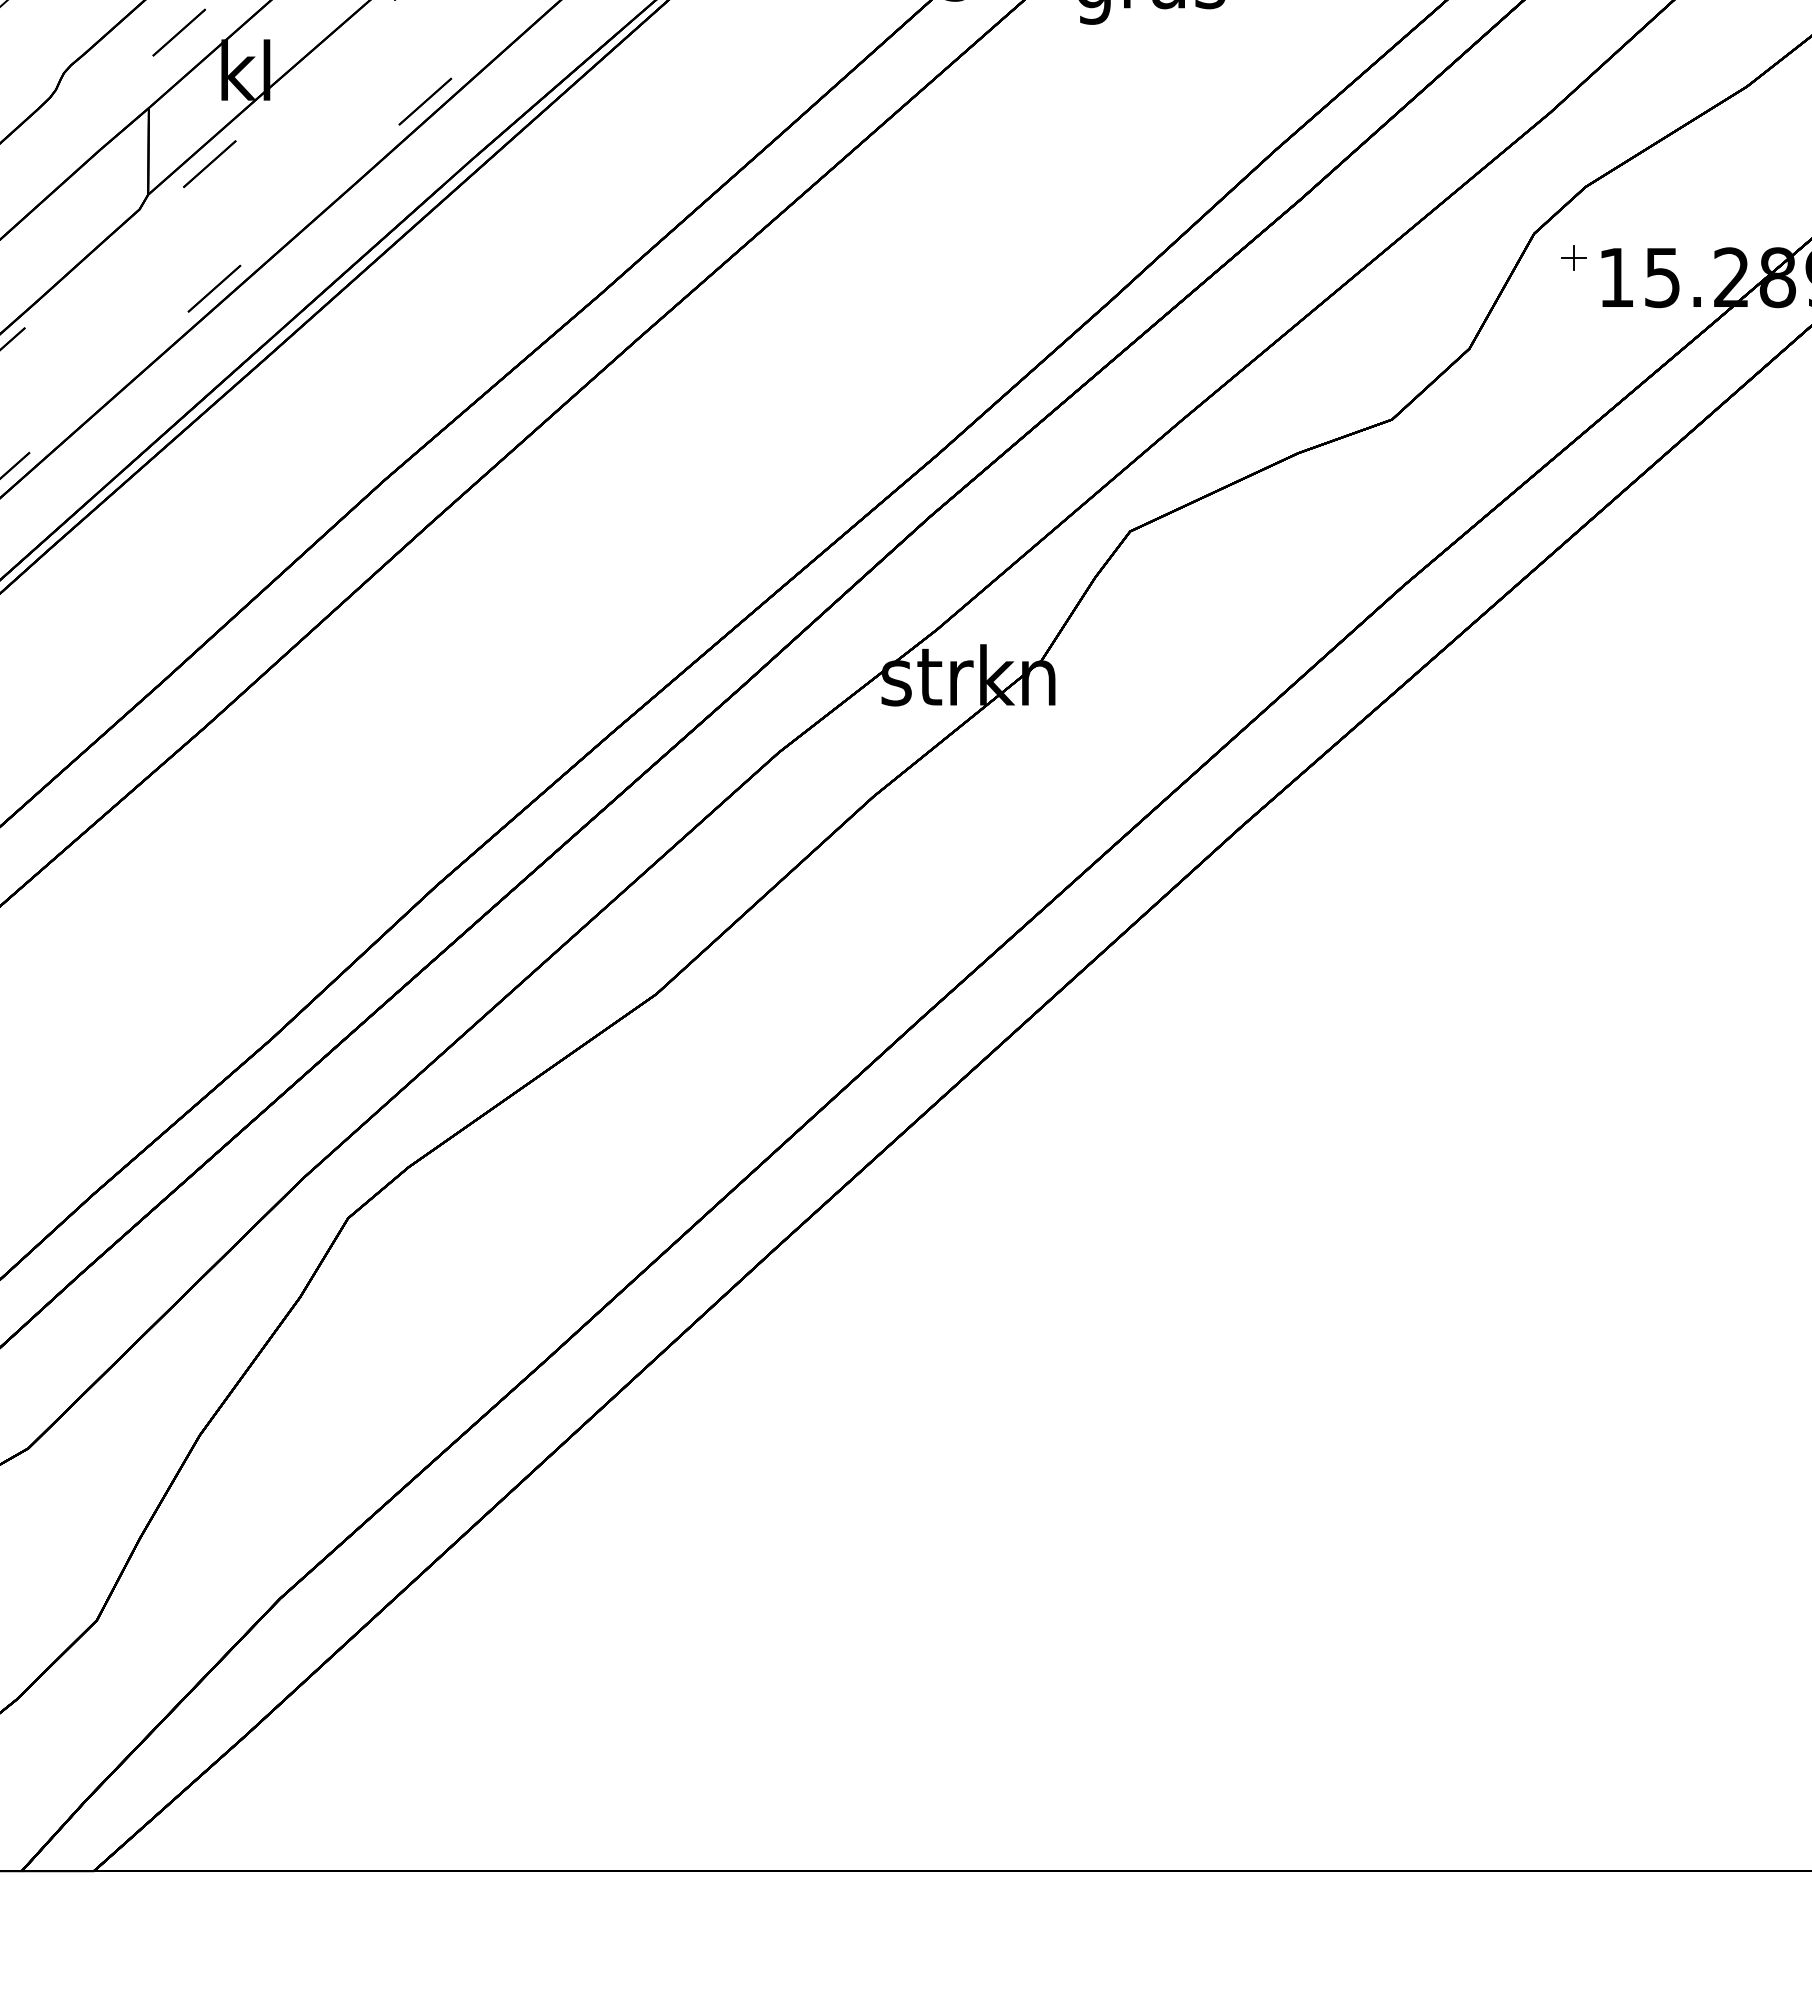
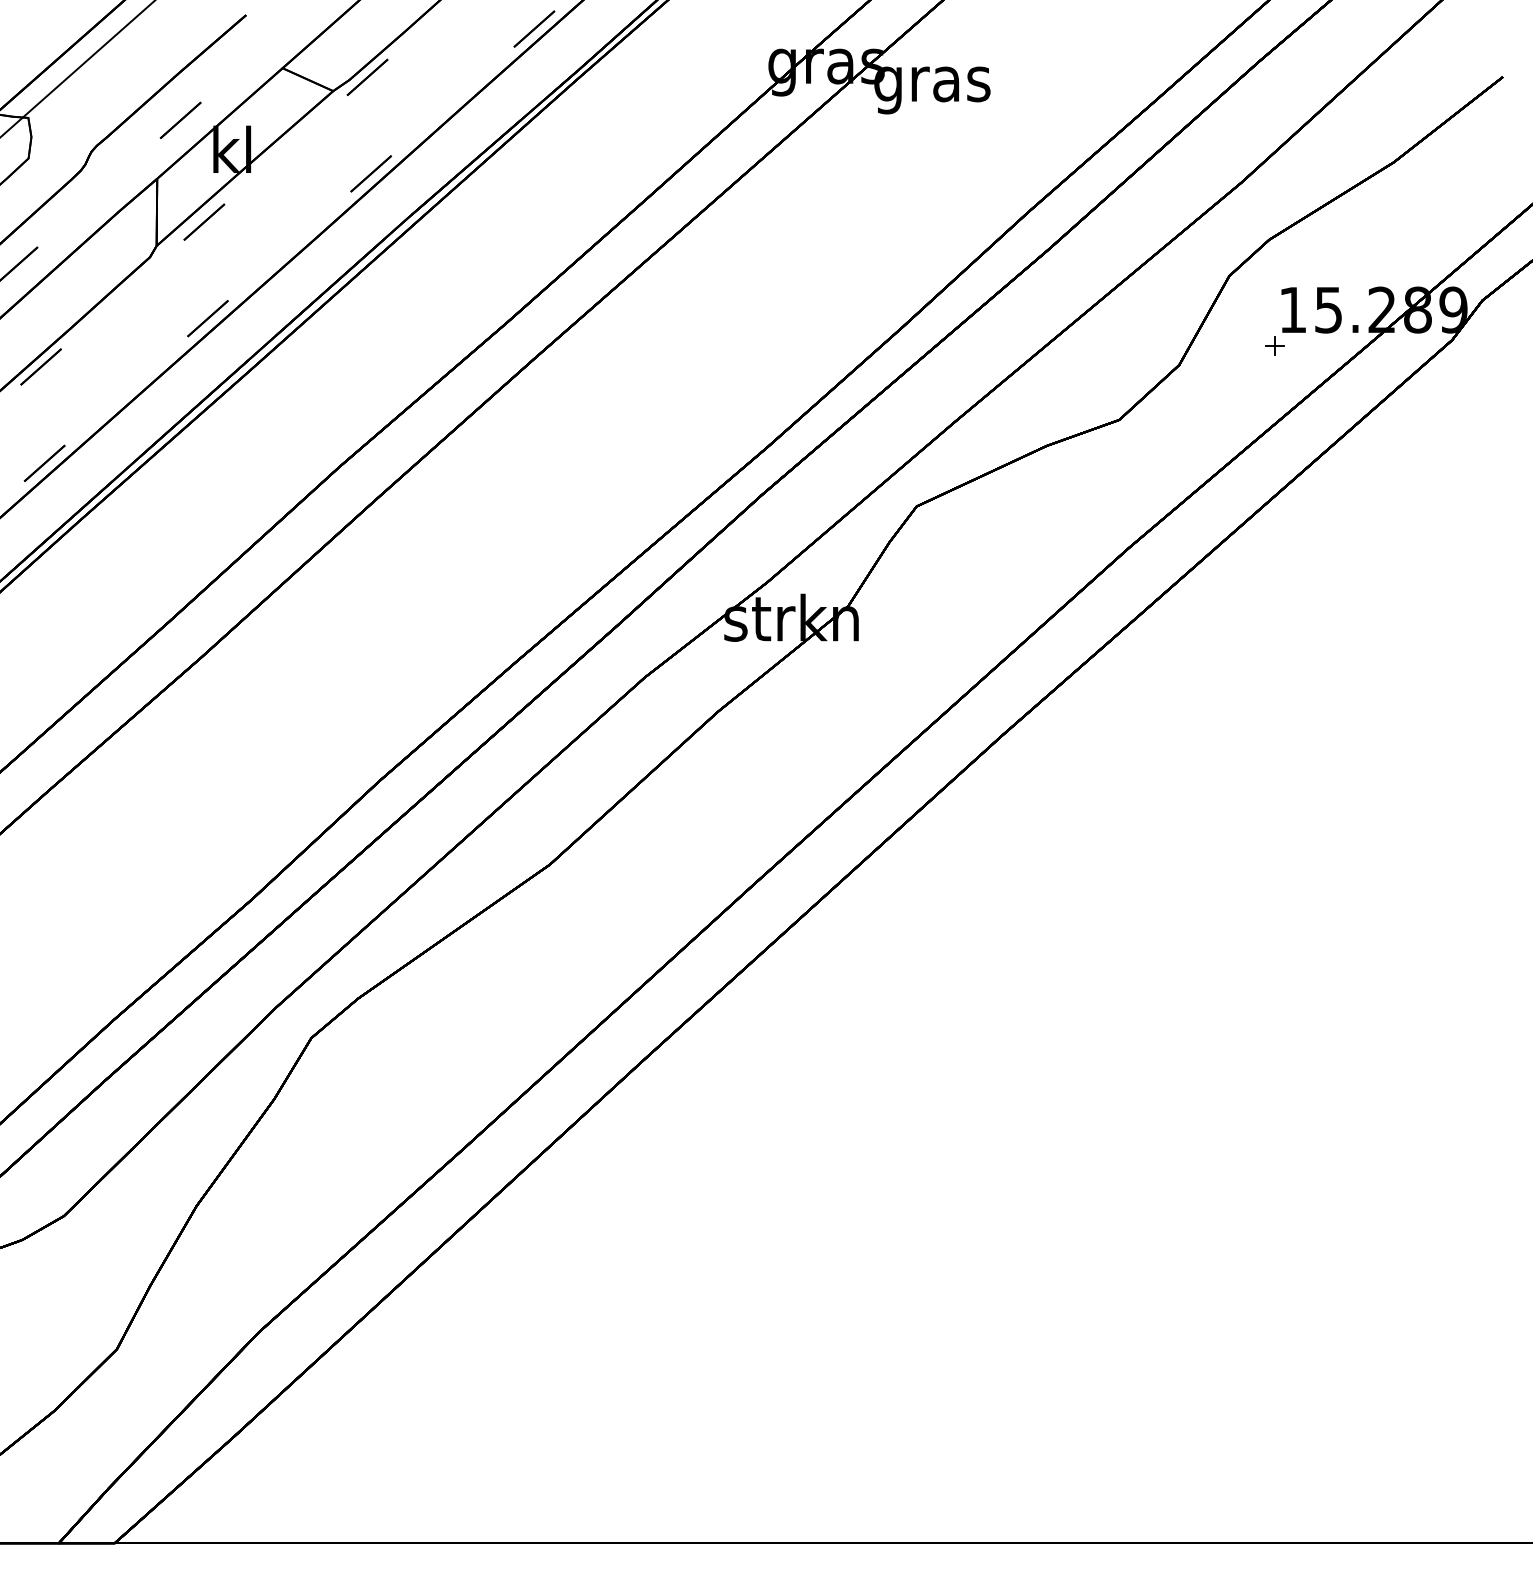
part: (1573, 257) -> (1274, 345), moved

